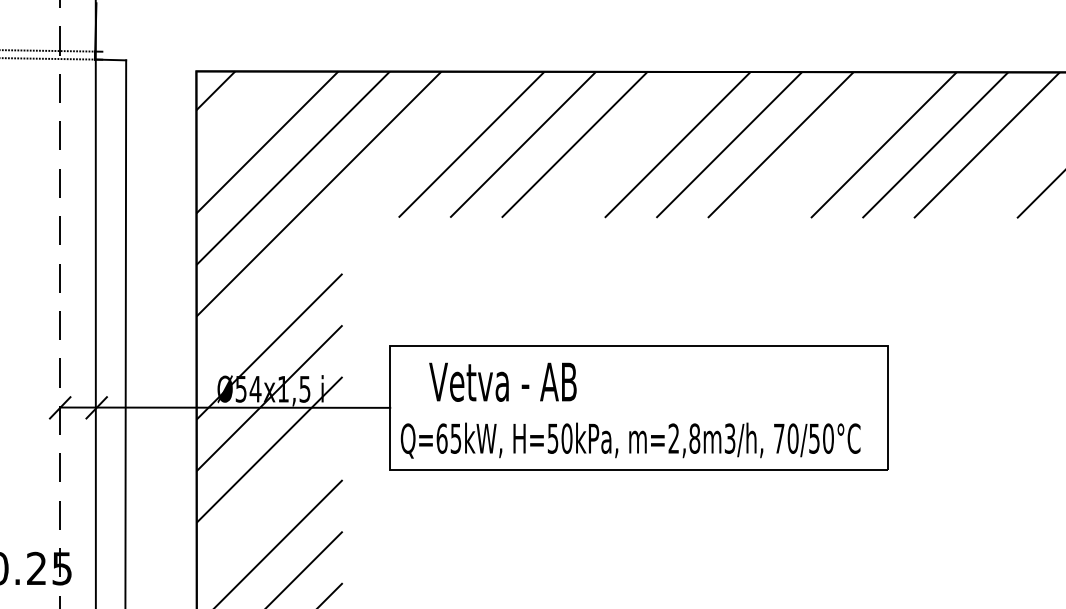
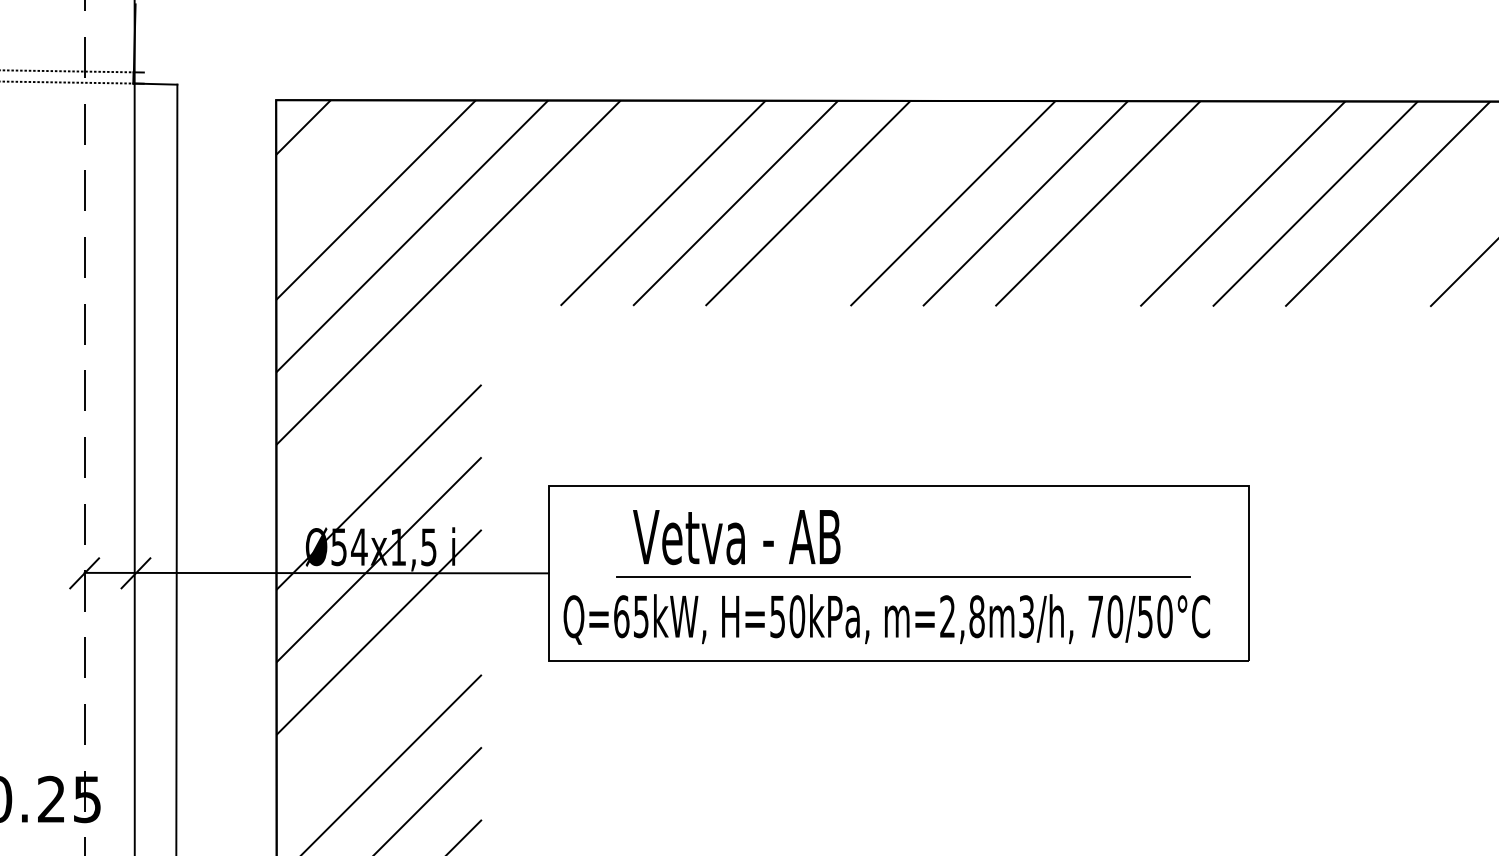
text: (502, 381) -> (736, 536), moved
line: (642, 410) -> (903, 577), added

